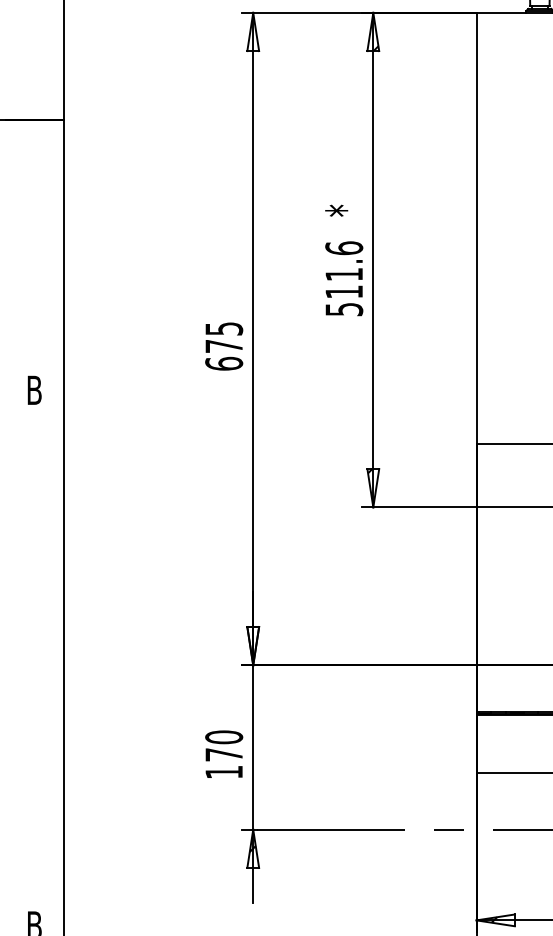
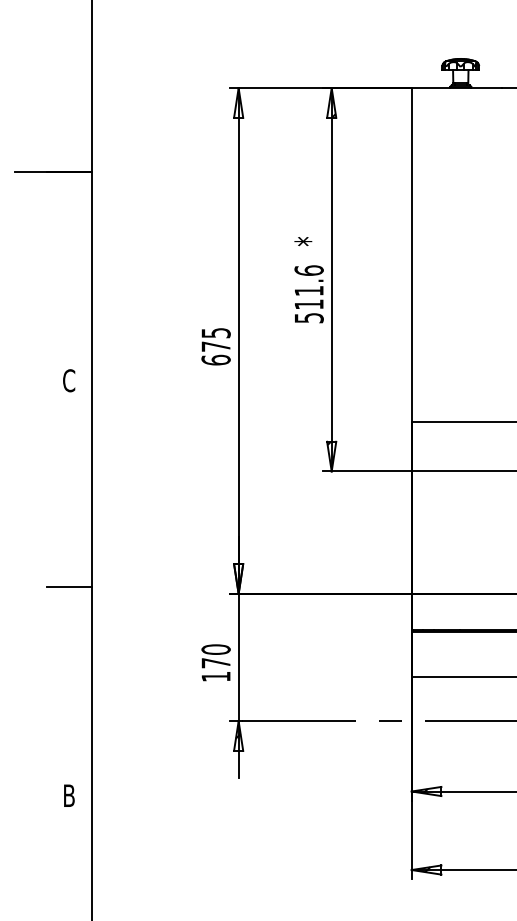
text: (34, 390) -> (69, 380), B -> C
line: (33, 655) -> (68, 586), added

